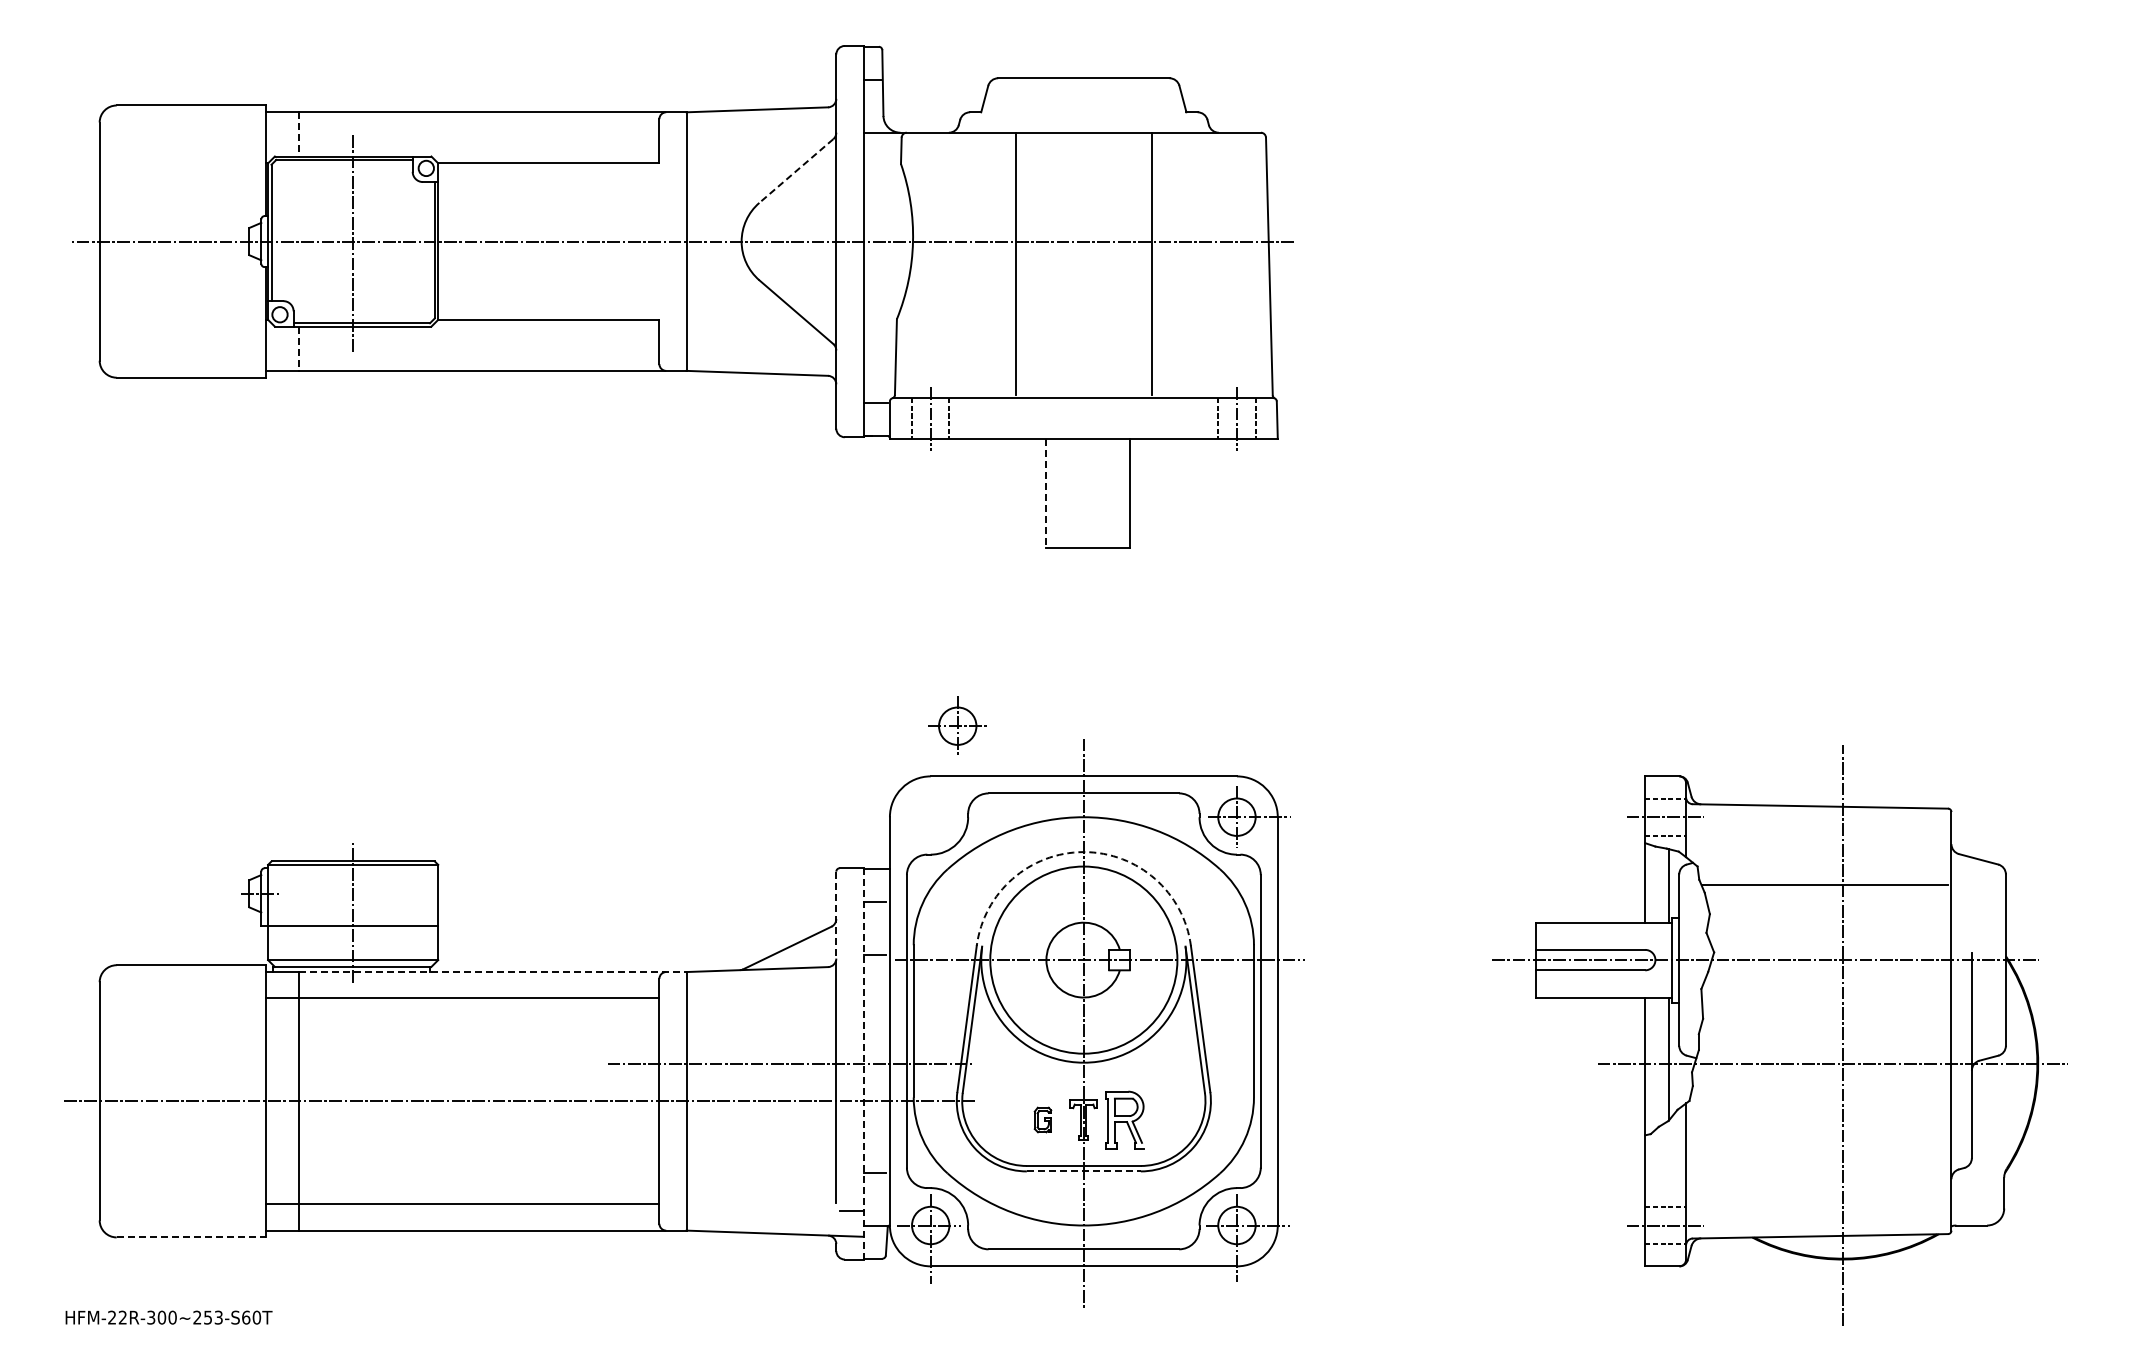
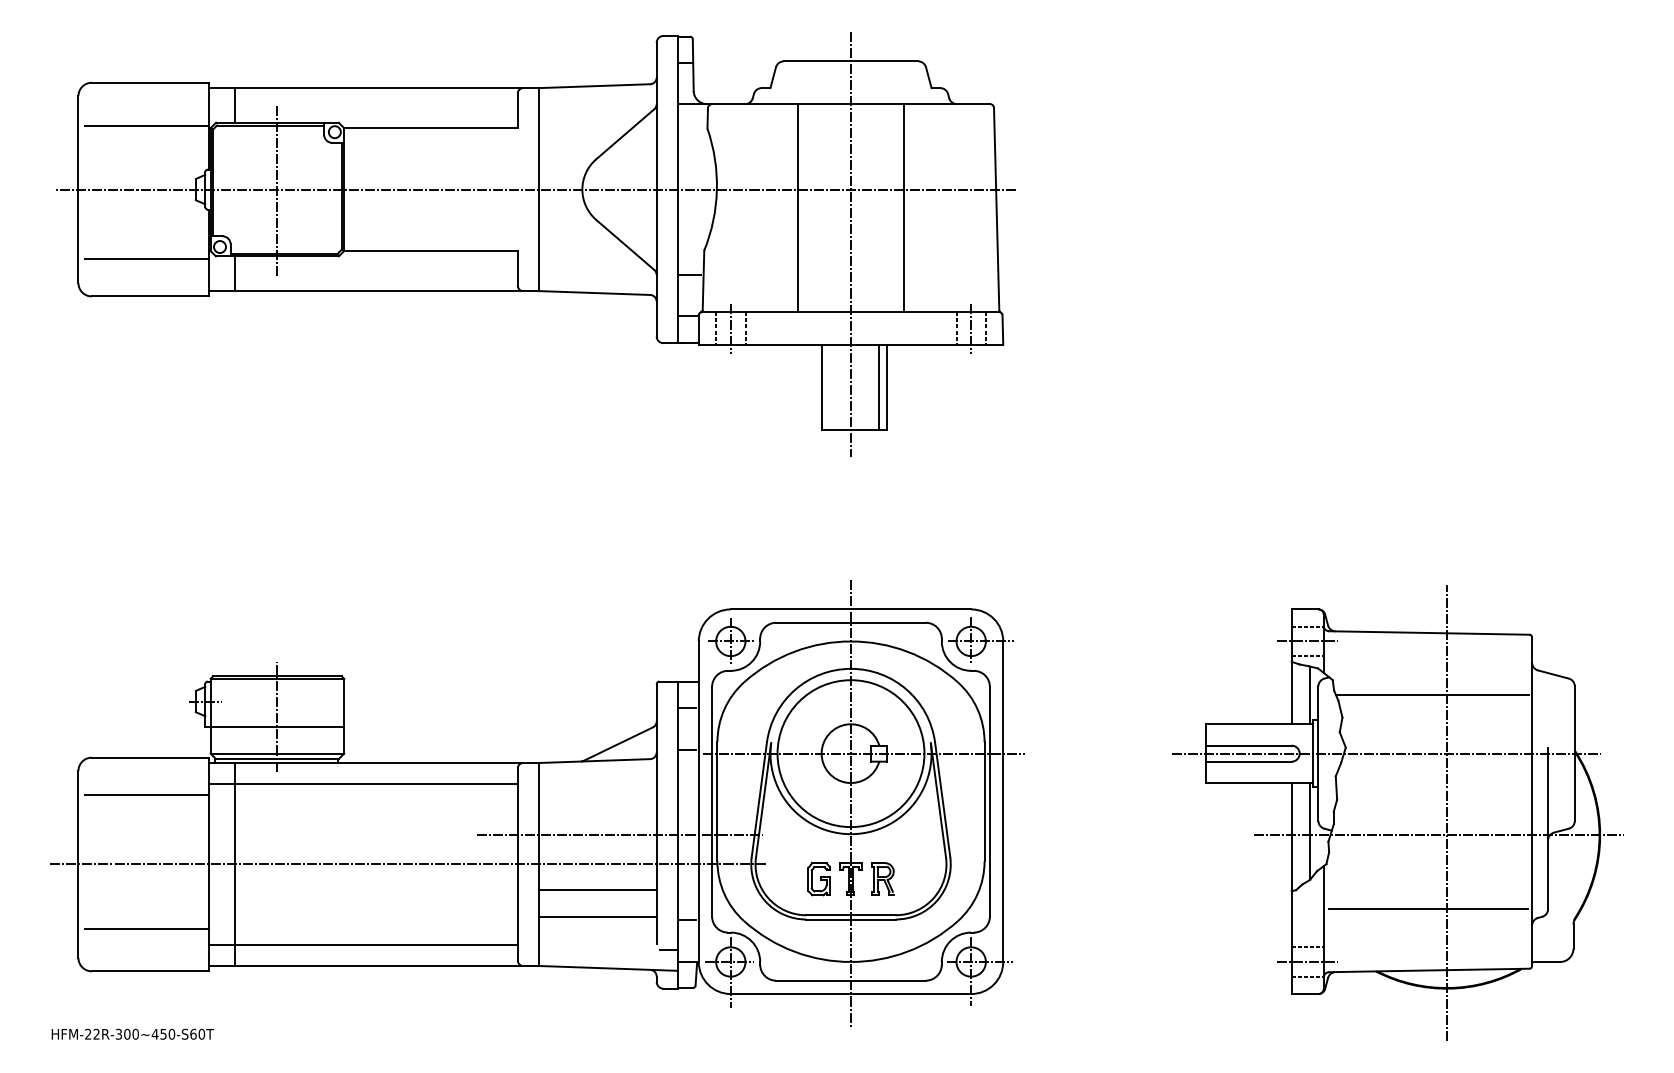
line: (298, 134) -> (234, 105), dashed -> solid
line: (187, 159) -> (147, 125), added
line: (796, 171) -> (625, 134), dashed -> solid
line: (1083, 311) -> (850, 244), added
line: (187, 330) -> (147, 259), added
line: (298, 349) -> (234, 274), dashed -> solid
line: (878, 350) -> (689, 275), added
line: (1119, 492) -> (878, 386), added
line: (1046, 493) -> (821, 387), dashed -> solid
part: (957, 725) -> (730, 640), moved
arc: (1083, 852) -> (850, 669), dashed -> solid
line: (836, 917) -> (656, 720), dashed -> solid
line: (492, 972) -> (386, 763), dashed -> solid
line: (187, 1012) -> (147, 794), added
line: (863, 1063) -> (678, 834), dashed -> solid
part: (1042, 1119) -> (818, 878), size x1.67
part: (1124, 1119) -> (882, 878), size x0.71
line: (761, 1133) -> (597, 889), added
line: (1819, 1157) -> (1428, 908), added
line: (761, 1168) -> (597, 917), added
line: (1083, 1171) -> (850, 919), dashed -> solid
line: (187, 1182) -> (147, 928), added
line: (191, 1237) -> (150, 971), dashed -> solid
text: (207, 1317) -> (163, 1034), HFM-22R-300~253-S60T -> HFM-22R-300~450-S60T

